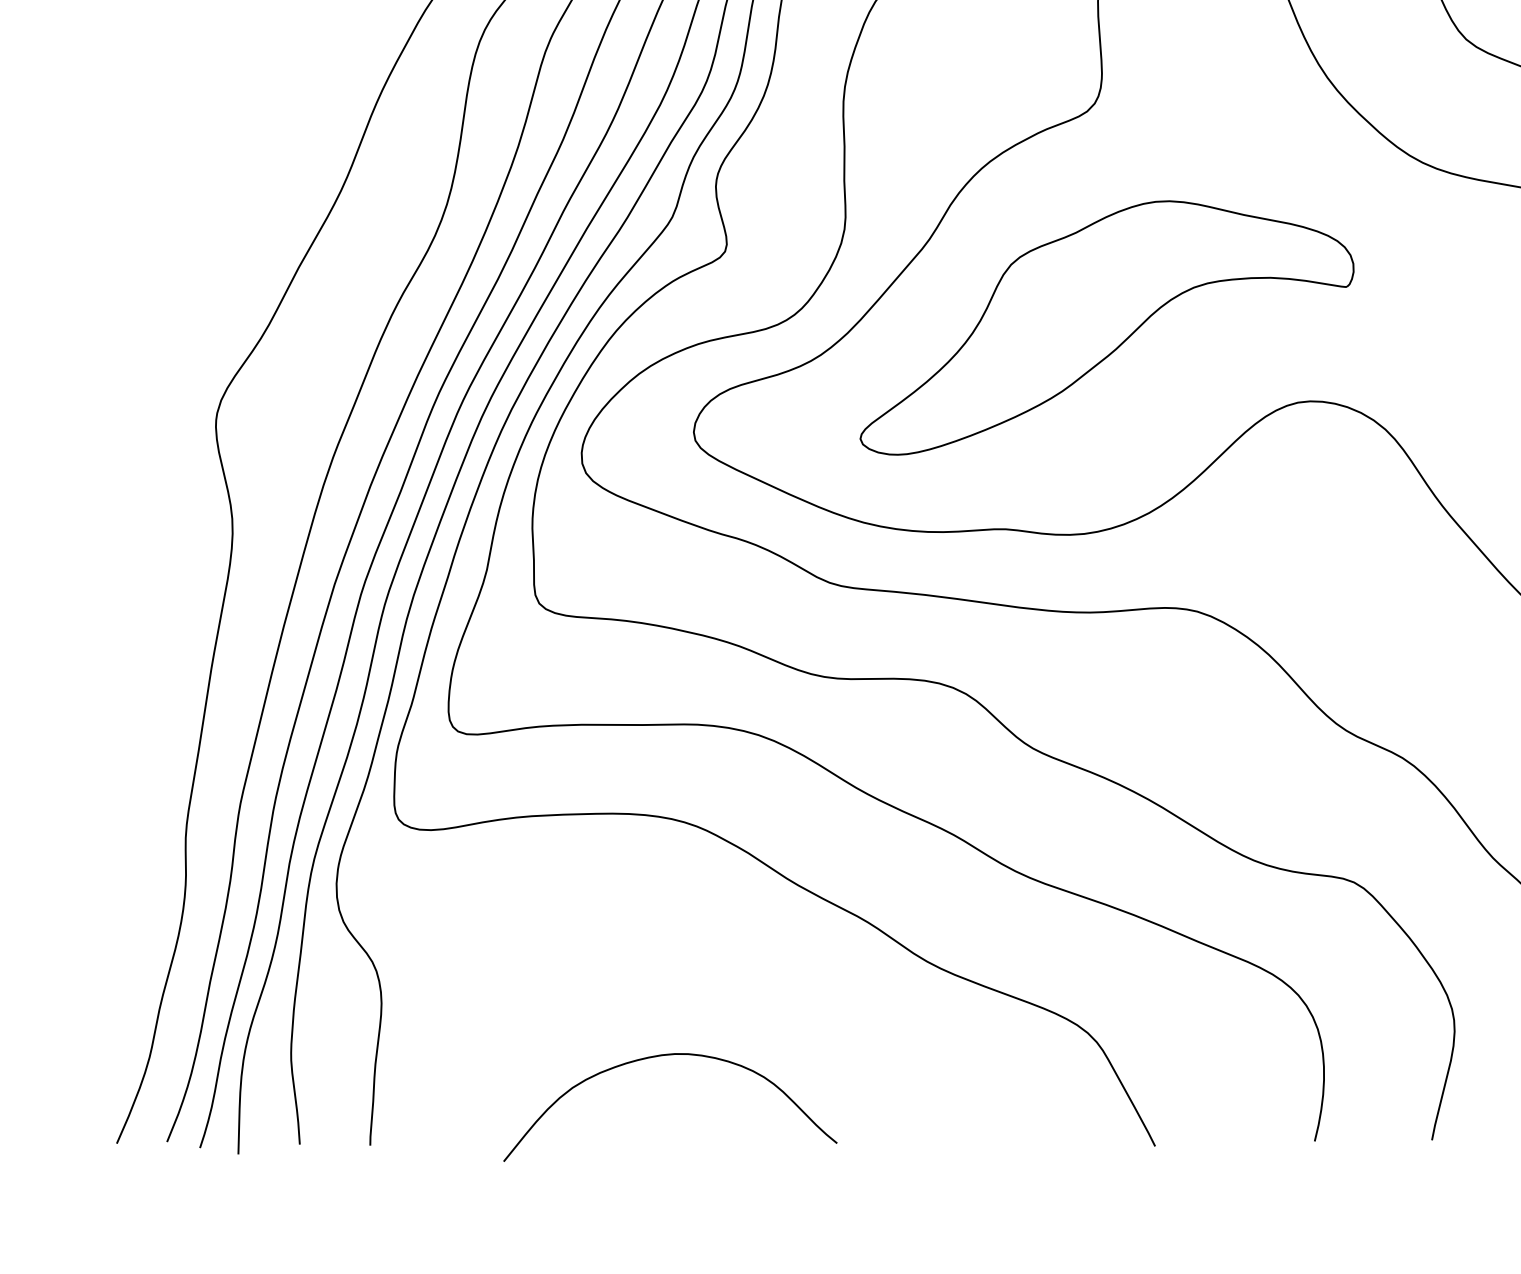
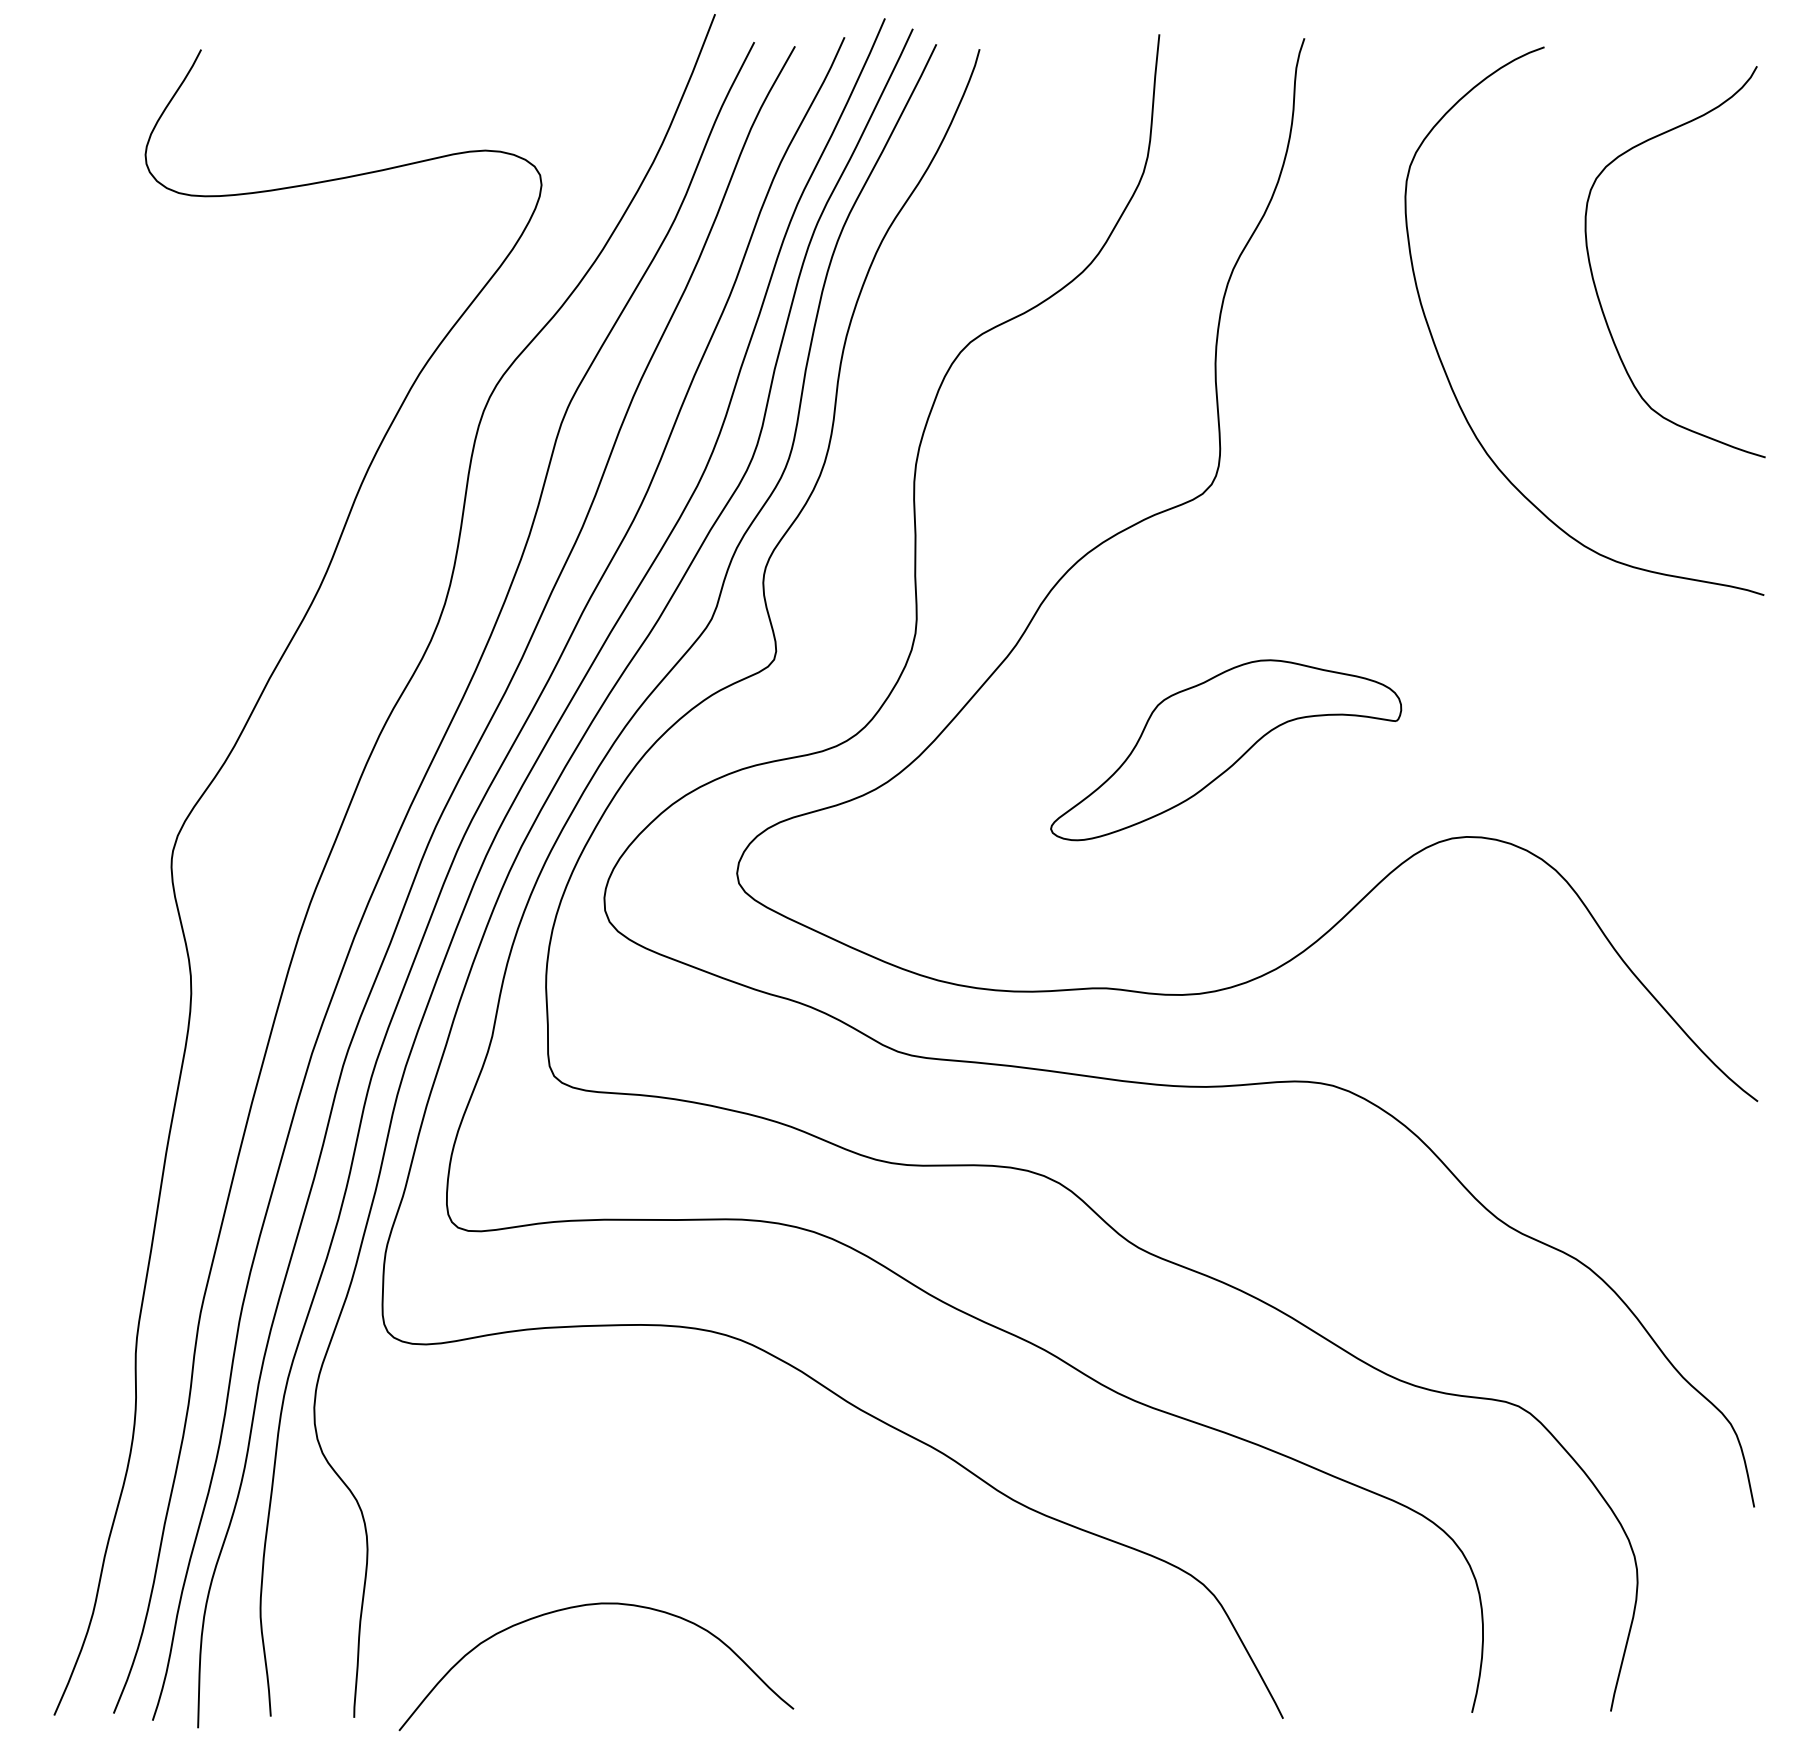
part: (1106, 328) -> (1225, 750), size x0.6
curve: (667, 1055) -> (593, 1605), moved

